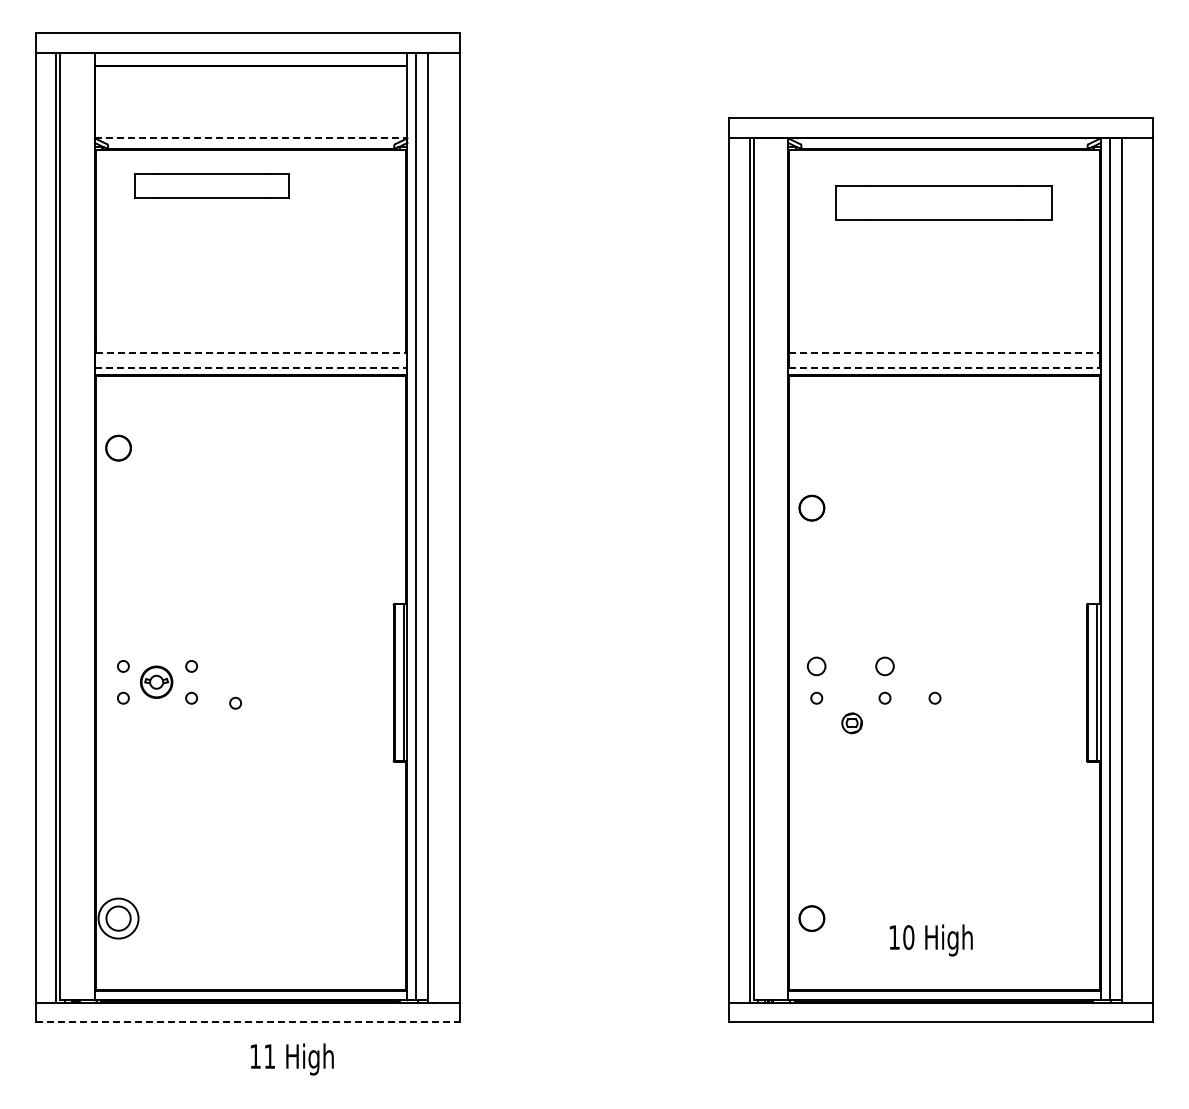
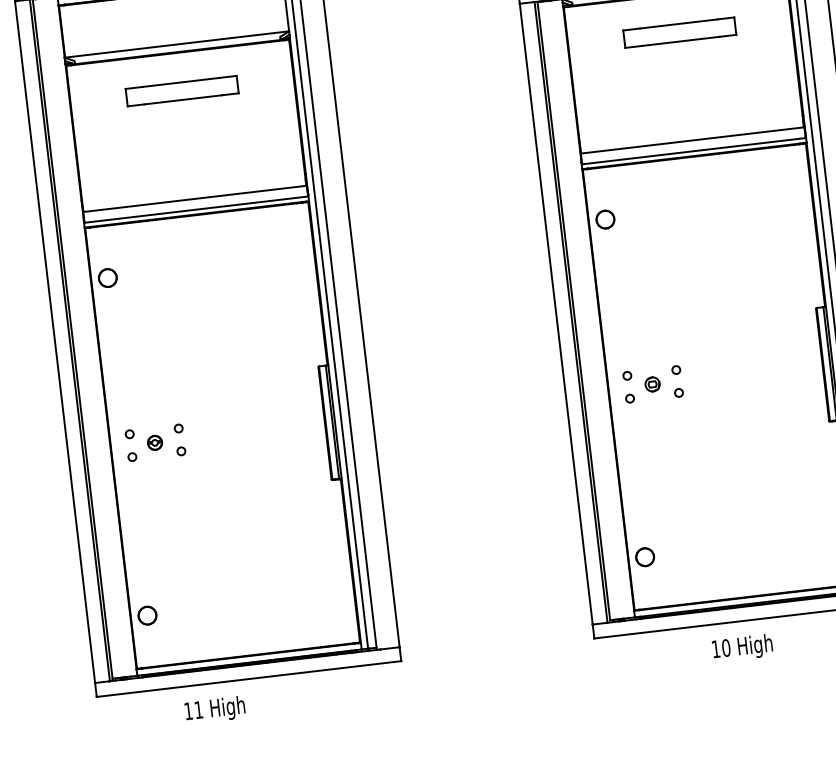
line: (251, 138) -> (177, 44), dashed -> solid
part: (211, 185) -> (181, 90), moved
part: (944, 202) -> (679, 32), size x0.71
line: (251, 353) -> (195, 198), dashed -> solid
line: (944, 353) -> (692, 140), dashed -> solid
line: (251, 368) -> (196, 209), dashed -> solid
line: (944, 368) -> (693, 151), dashed -> solid
part: (811, 507) -> (605, 219), moved
circle: (816, 666) -> (627, 375), size x0.62
circle: (884, 666) -> (675, 370), size x0.62
part: (156, 682) -> (154, 443), size x0.62
circle: (934, 697) -> (714, 388), removed
circle: (235, 702) -> (213, 450), removed
part: (851, 723) -> (652, 384), moved
circle: (118, 918) -> (147, 615), size x0.62
text: (930, 940) -> (742, 648), moved
line: (248, 1022) -> (249, 679), dashed -> solid
text: (291, 1059) -> (214, 710), moved

